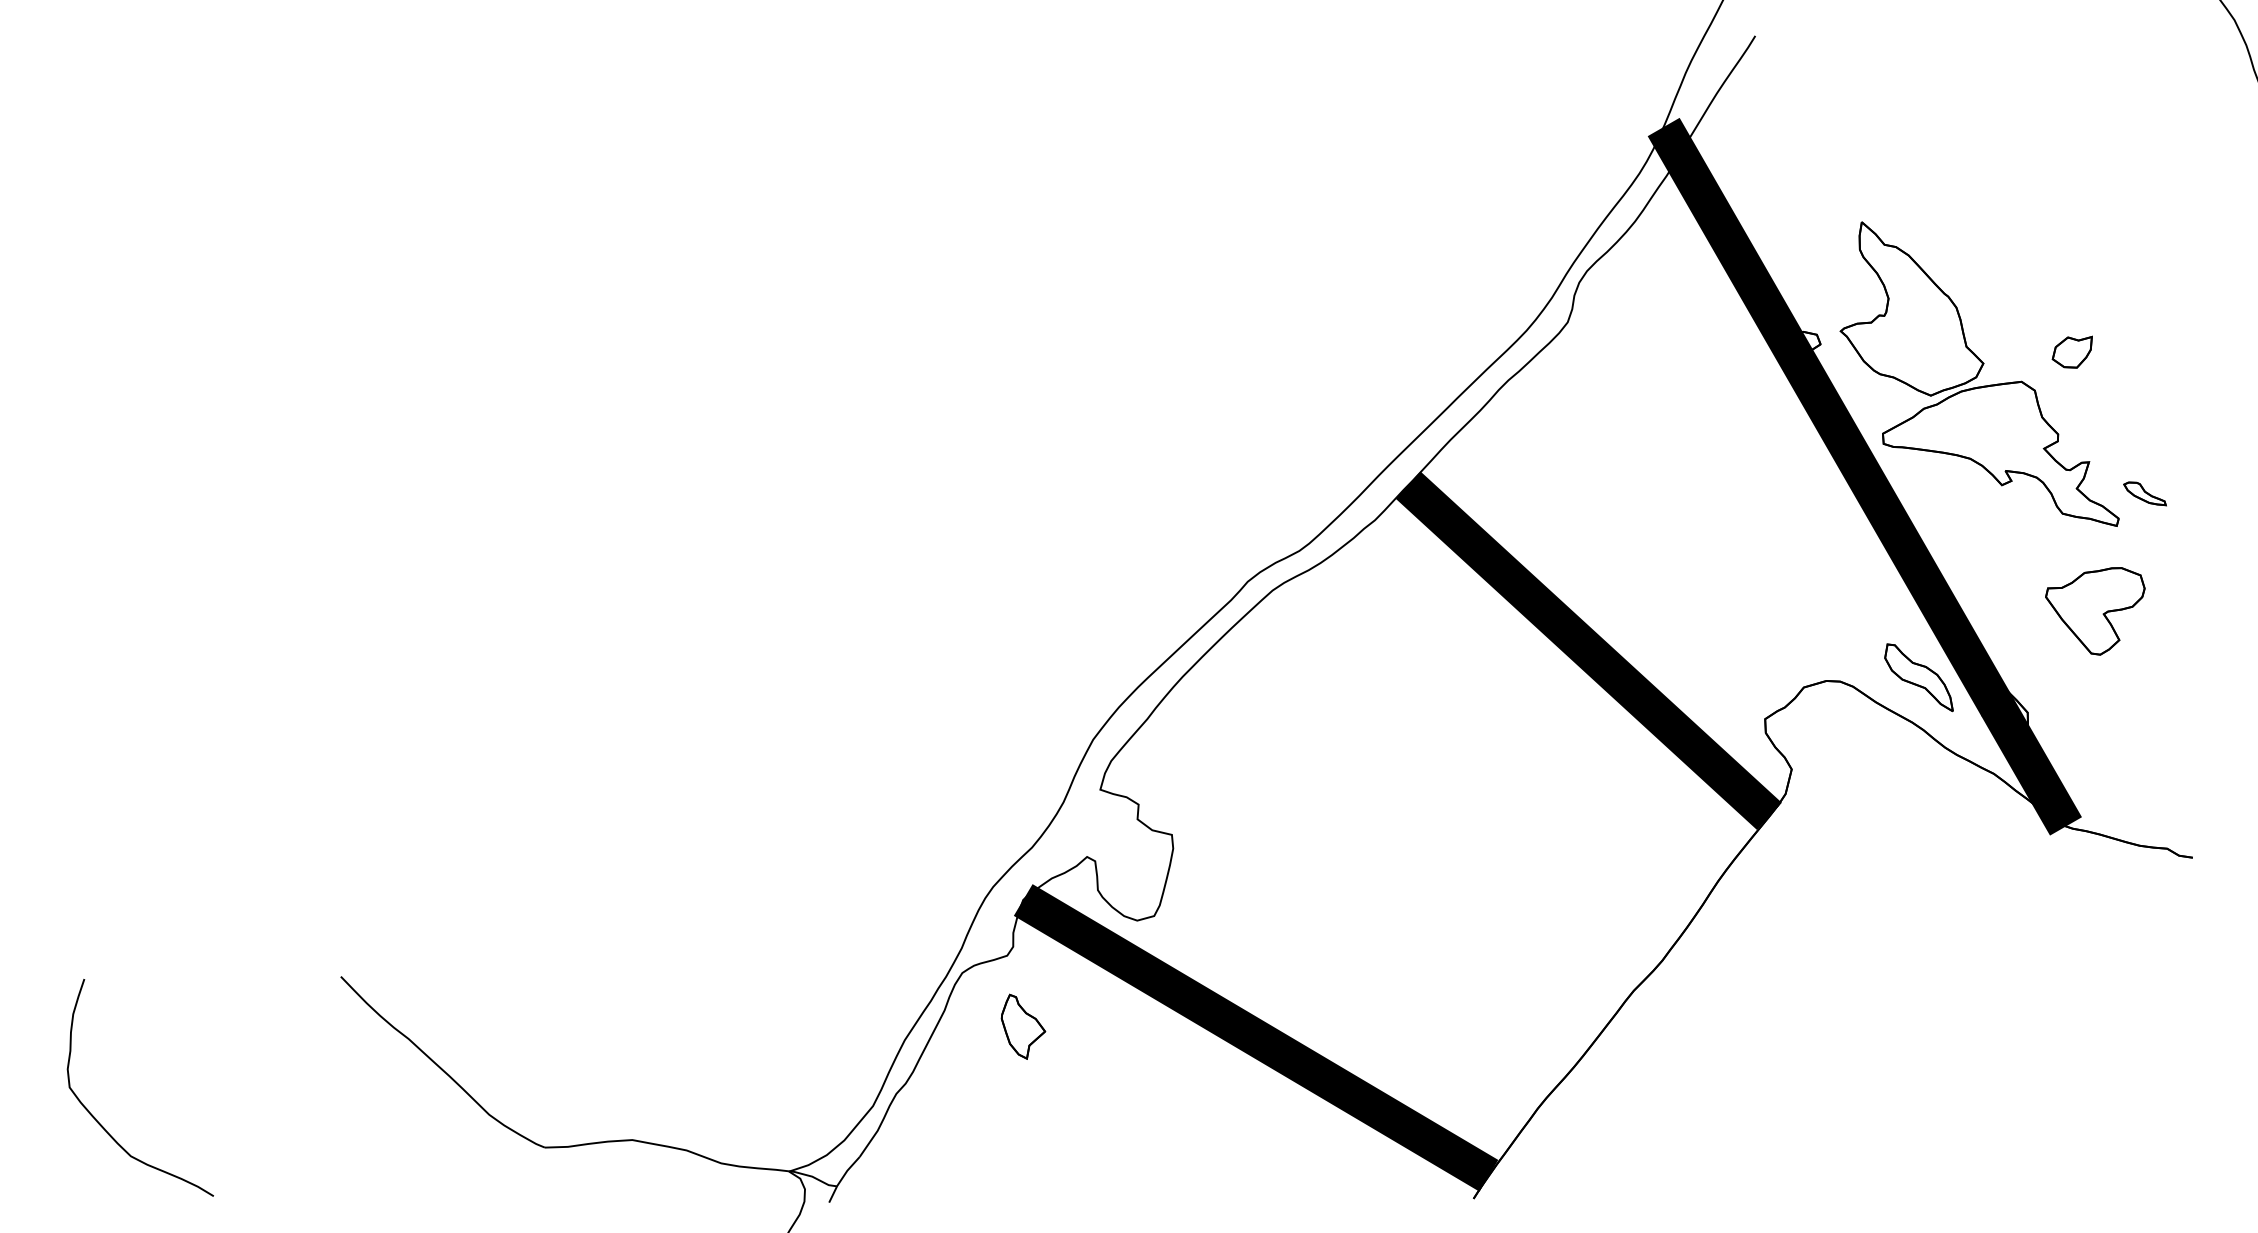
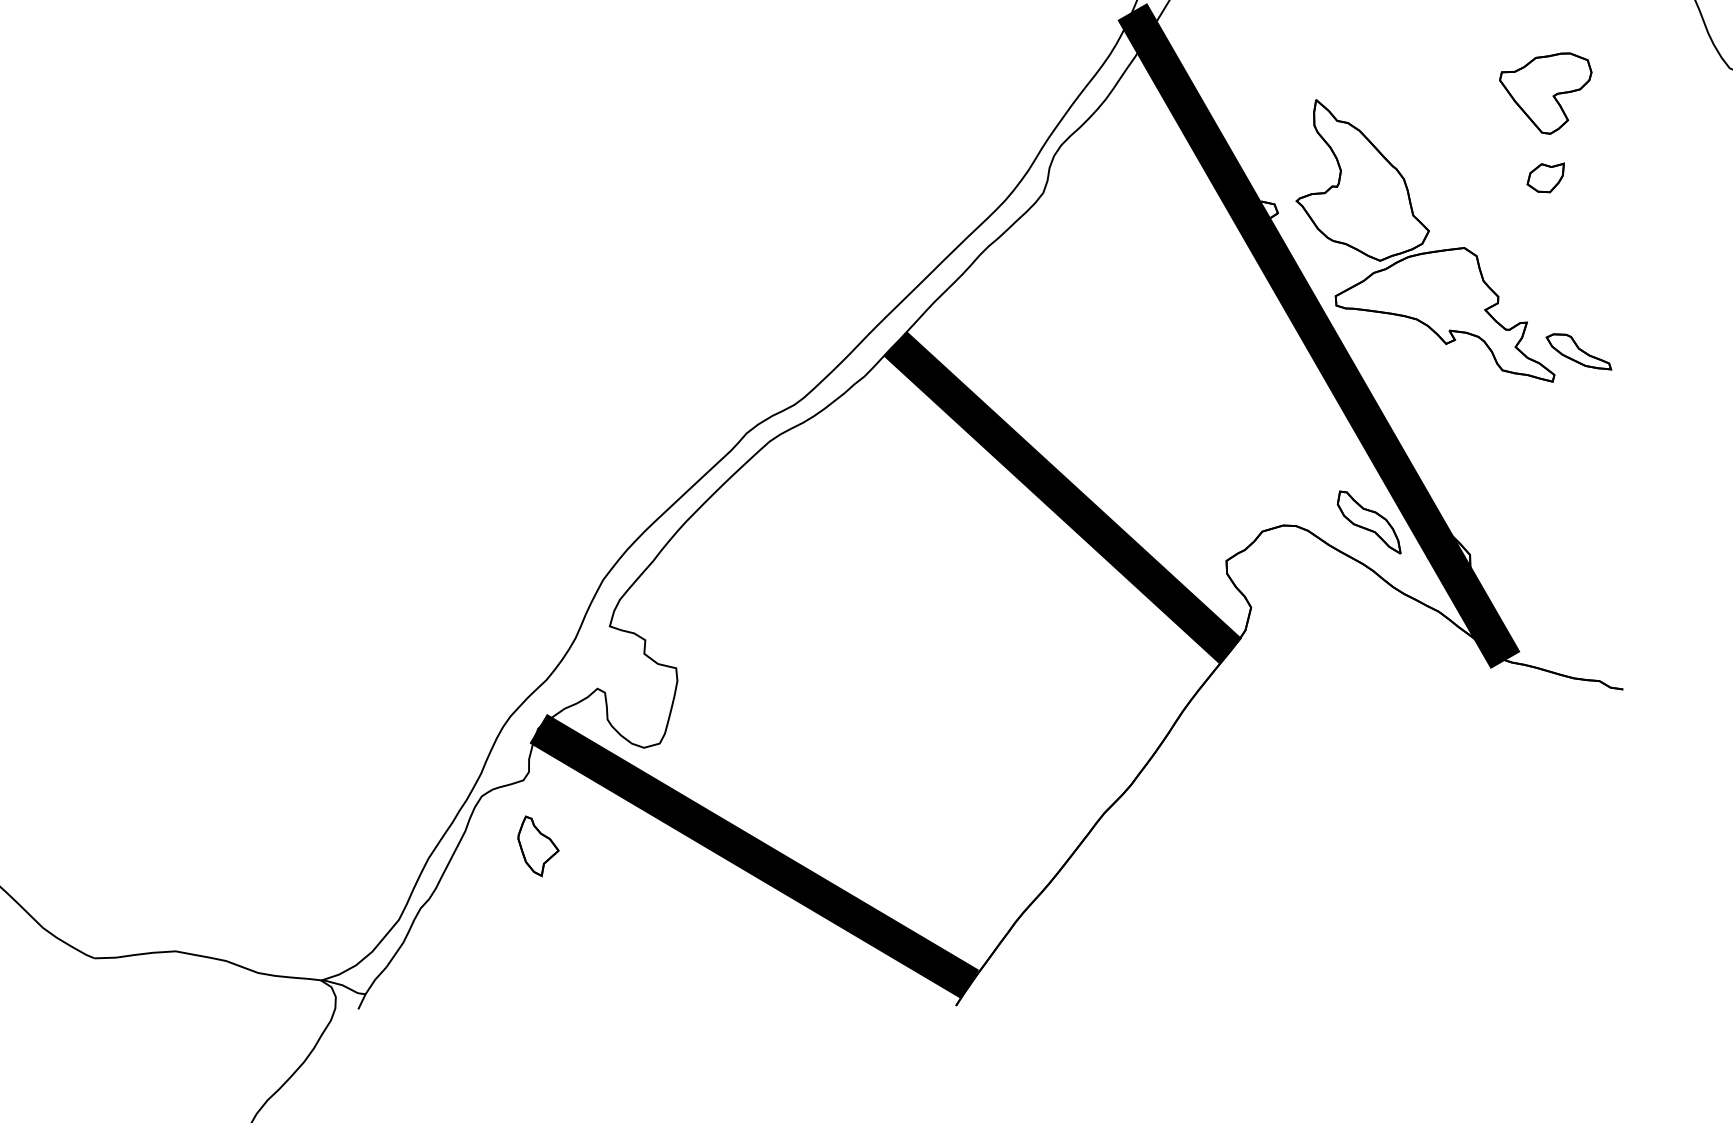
part: (2071, 351) -> (1544, 177), moved
part: (2144, 493) -> (1578, 351), size x1.67
part: (2095, 611) -> (1545, 93), moved

